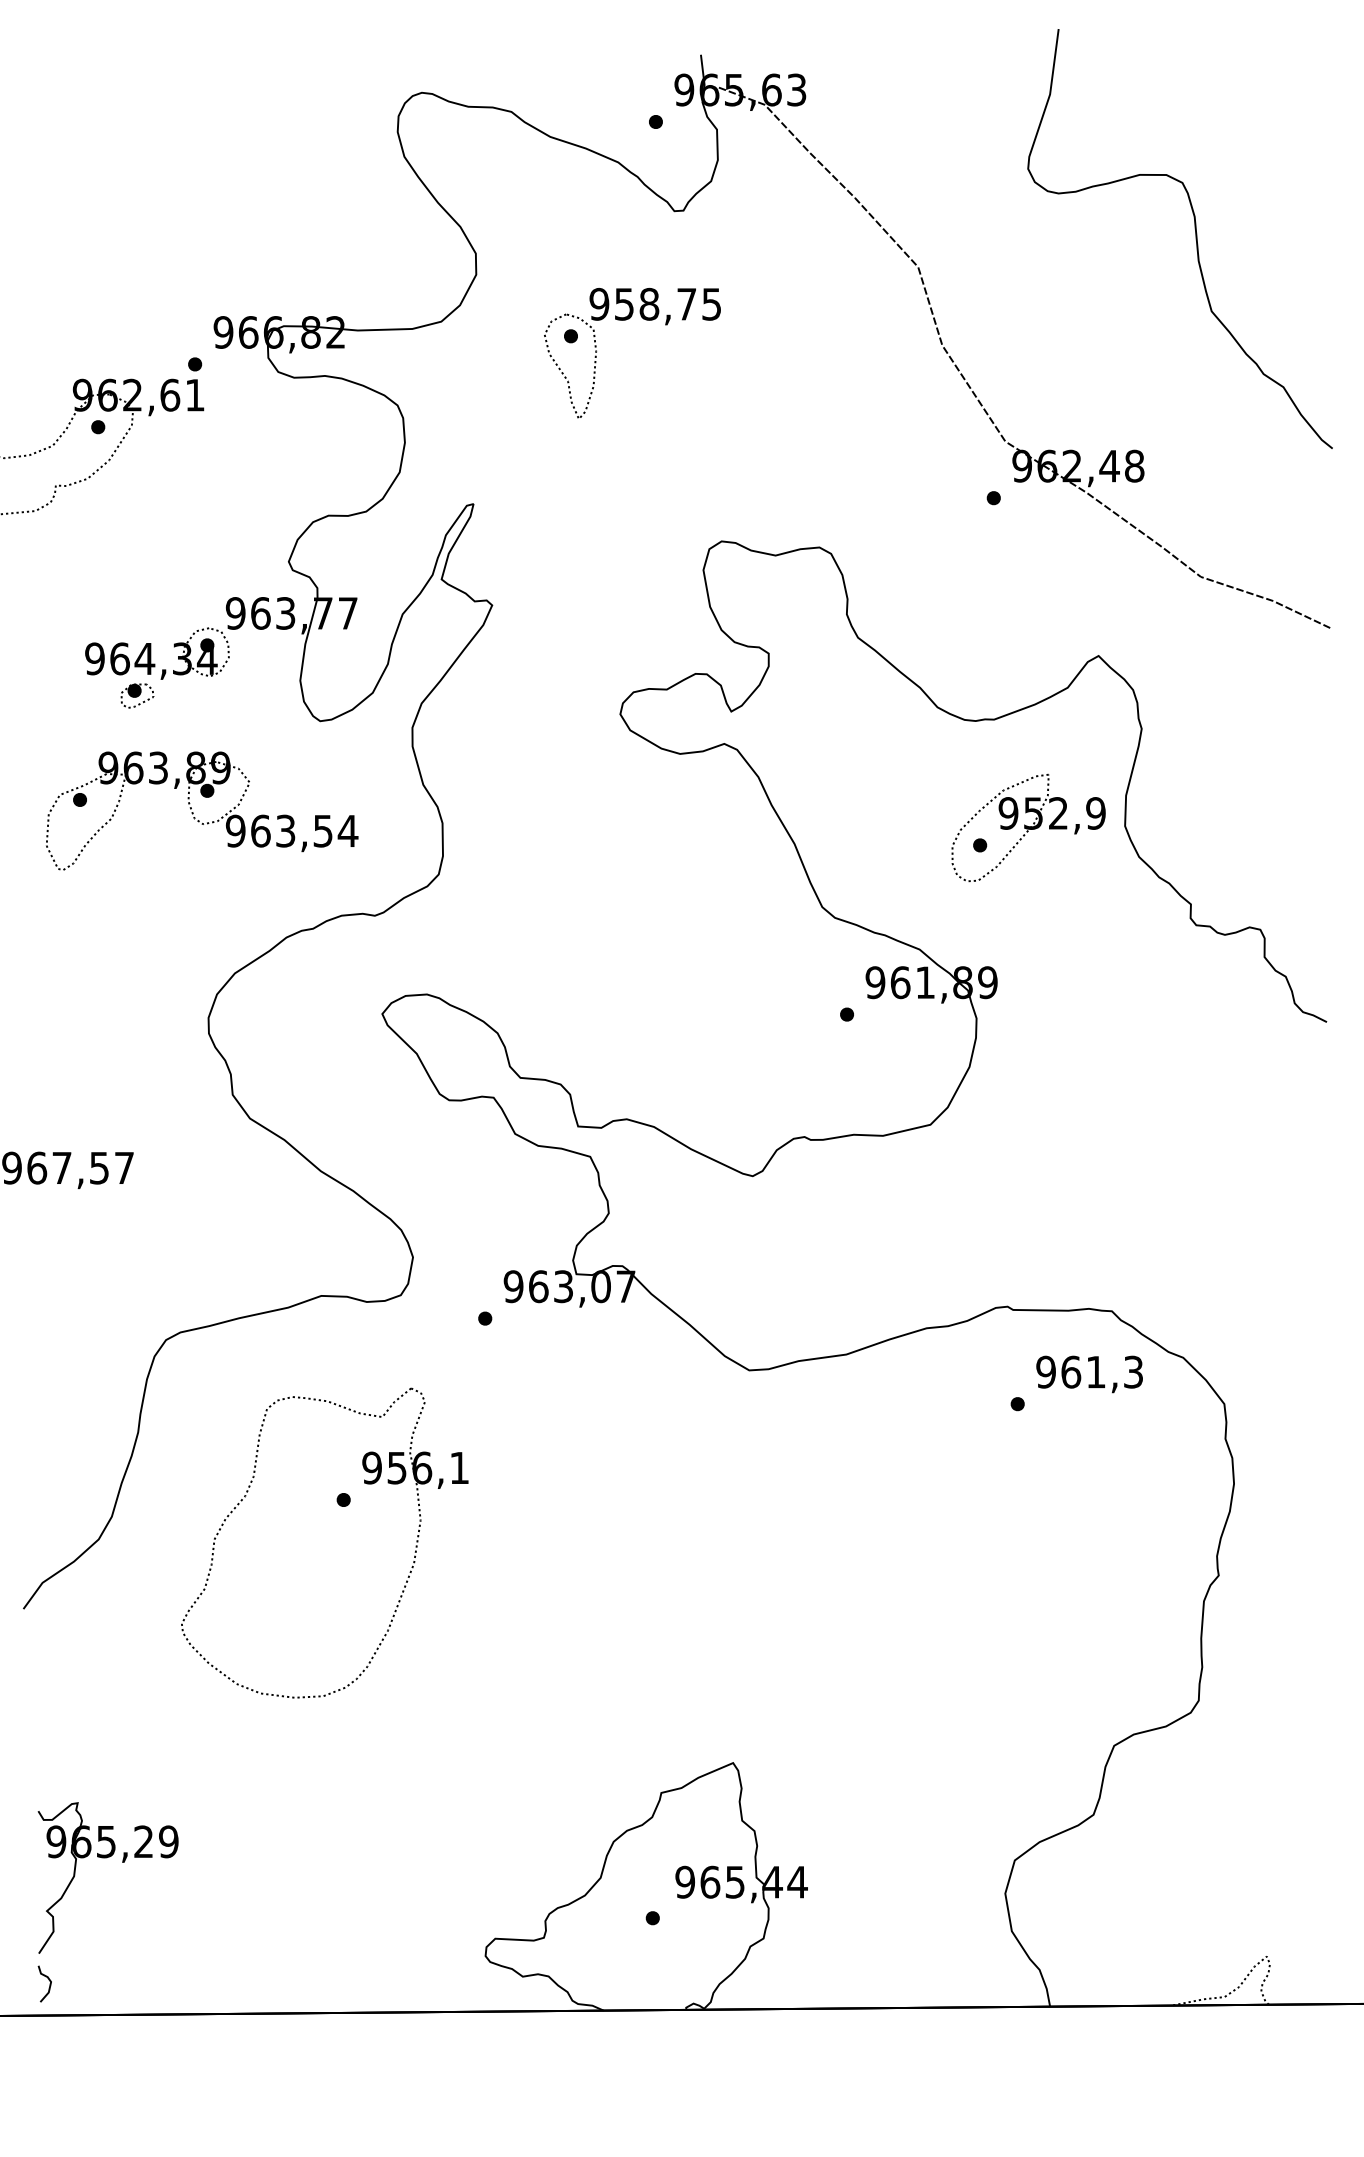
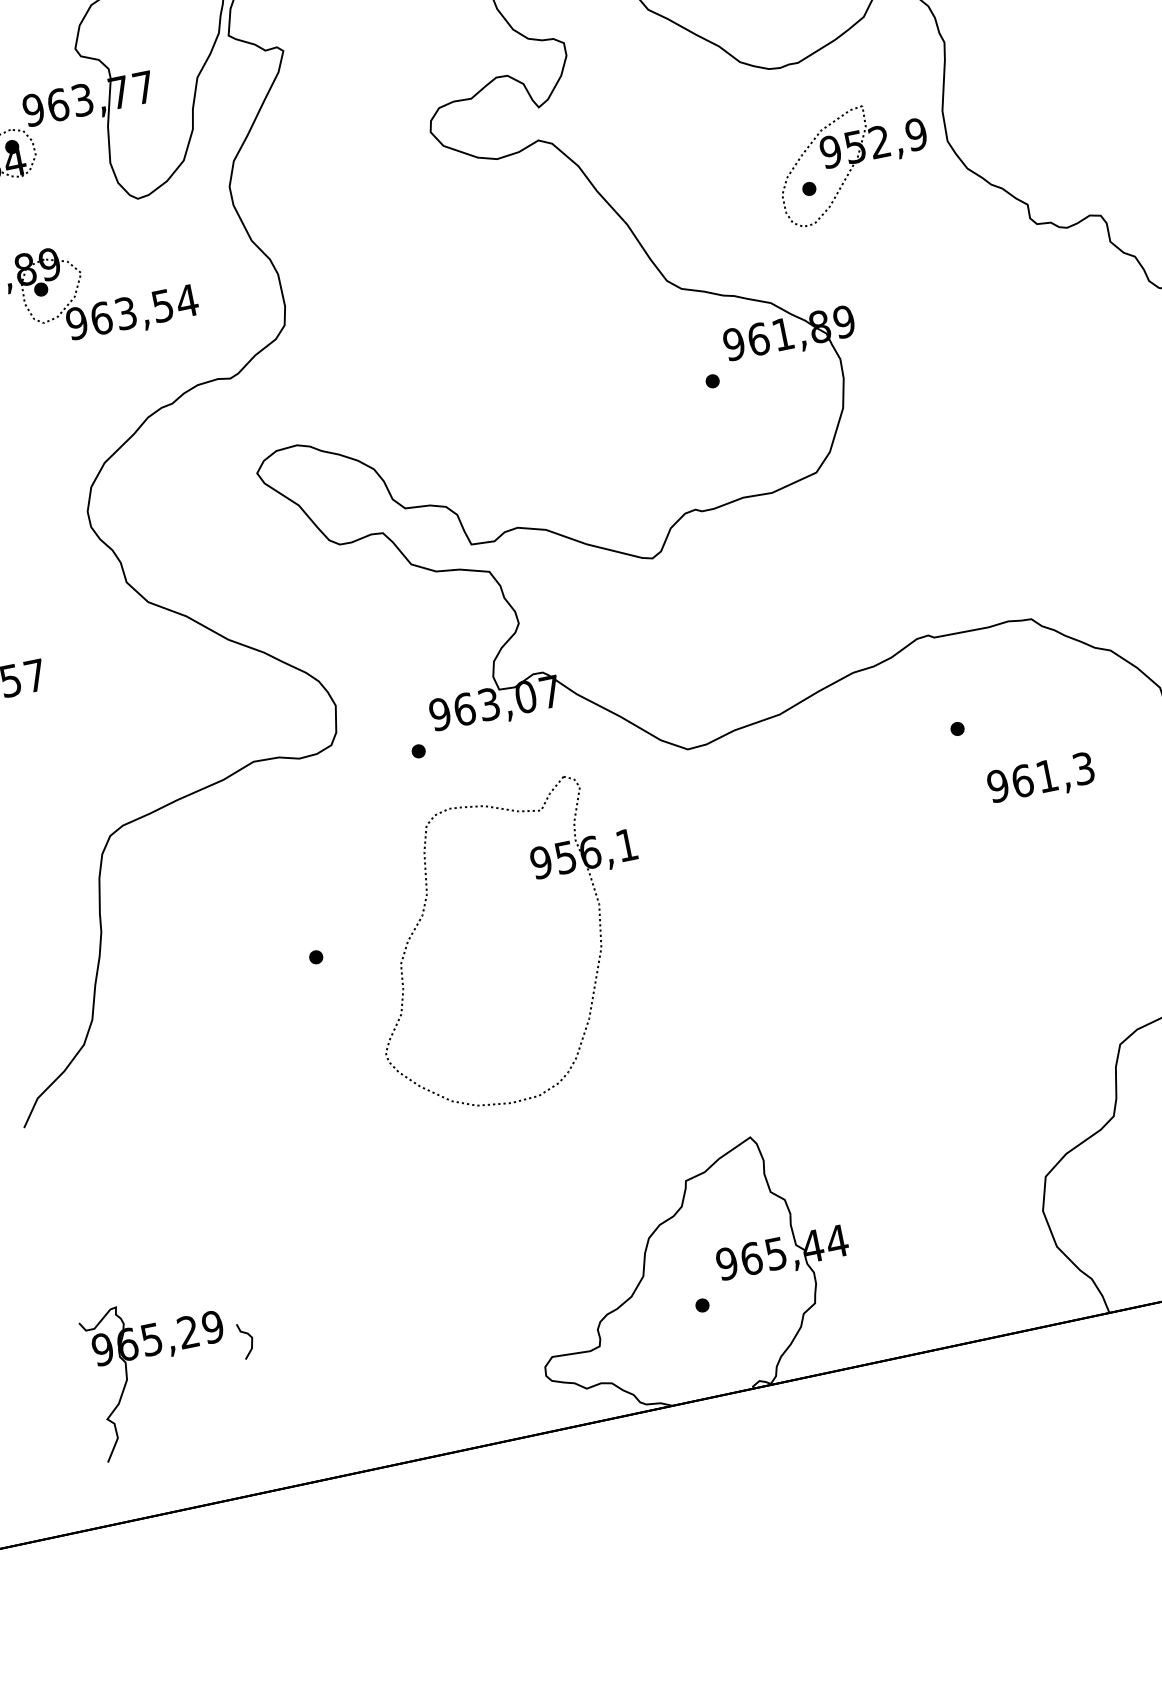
text: (1089, 1374) -> (1041, 779), moved
part: (364, 1483) -> (536, 879), moved
curve: (48, 1980) -> (249, 1336), moved

